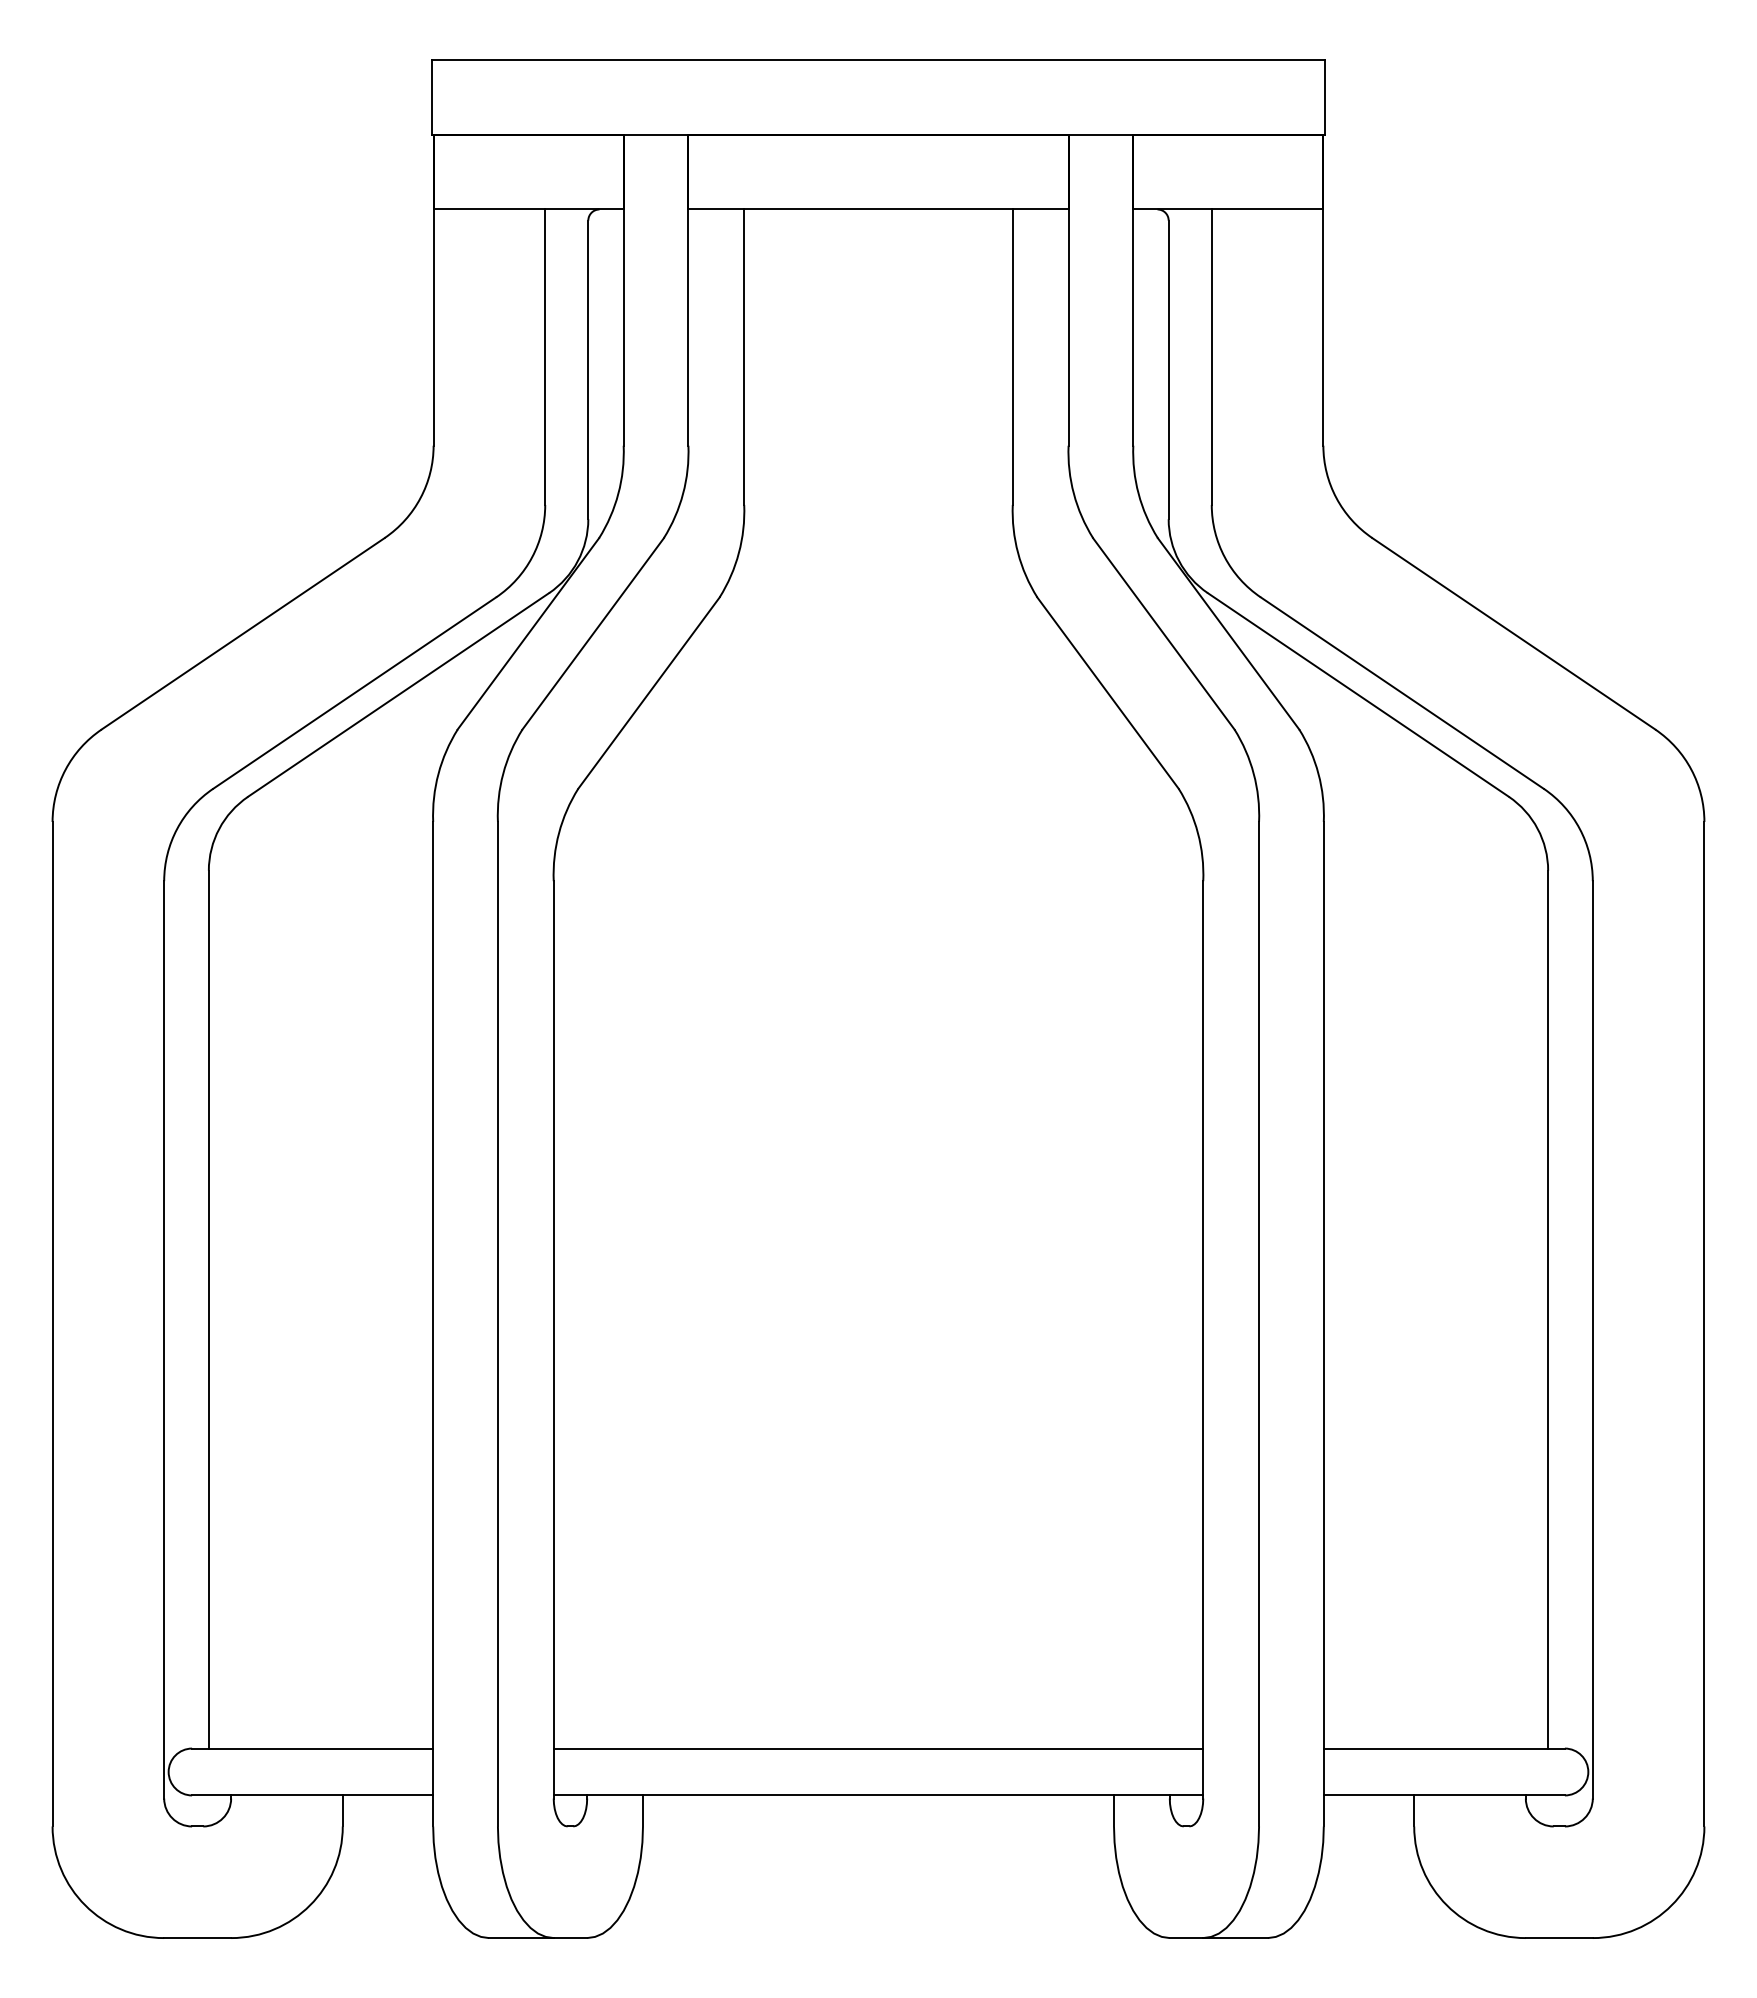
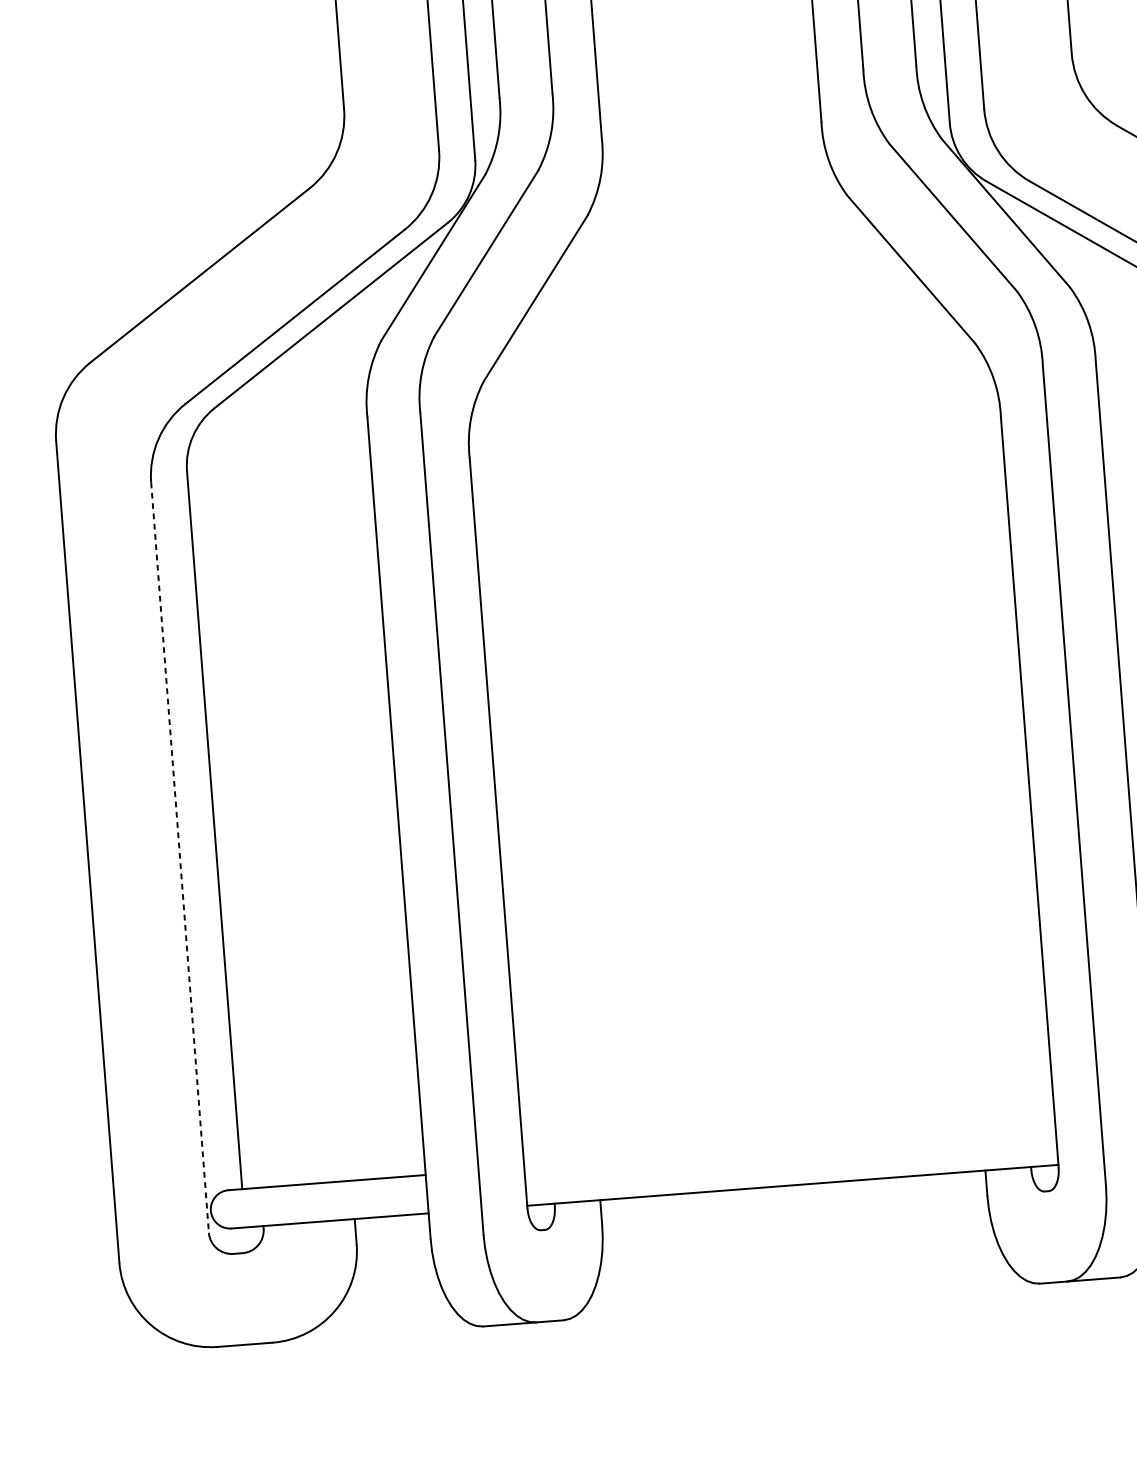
line: (164, 1339) -> (180, 857), solid -> dashed
line: (878, 1748) -> (789, 1146), removed

